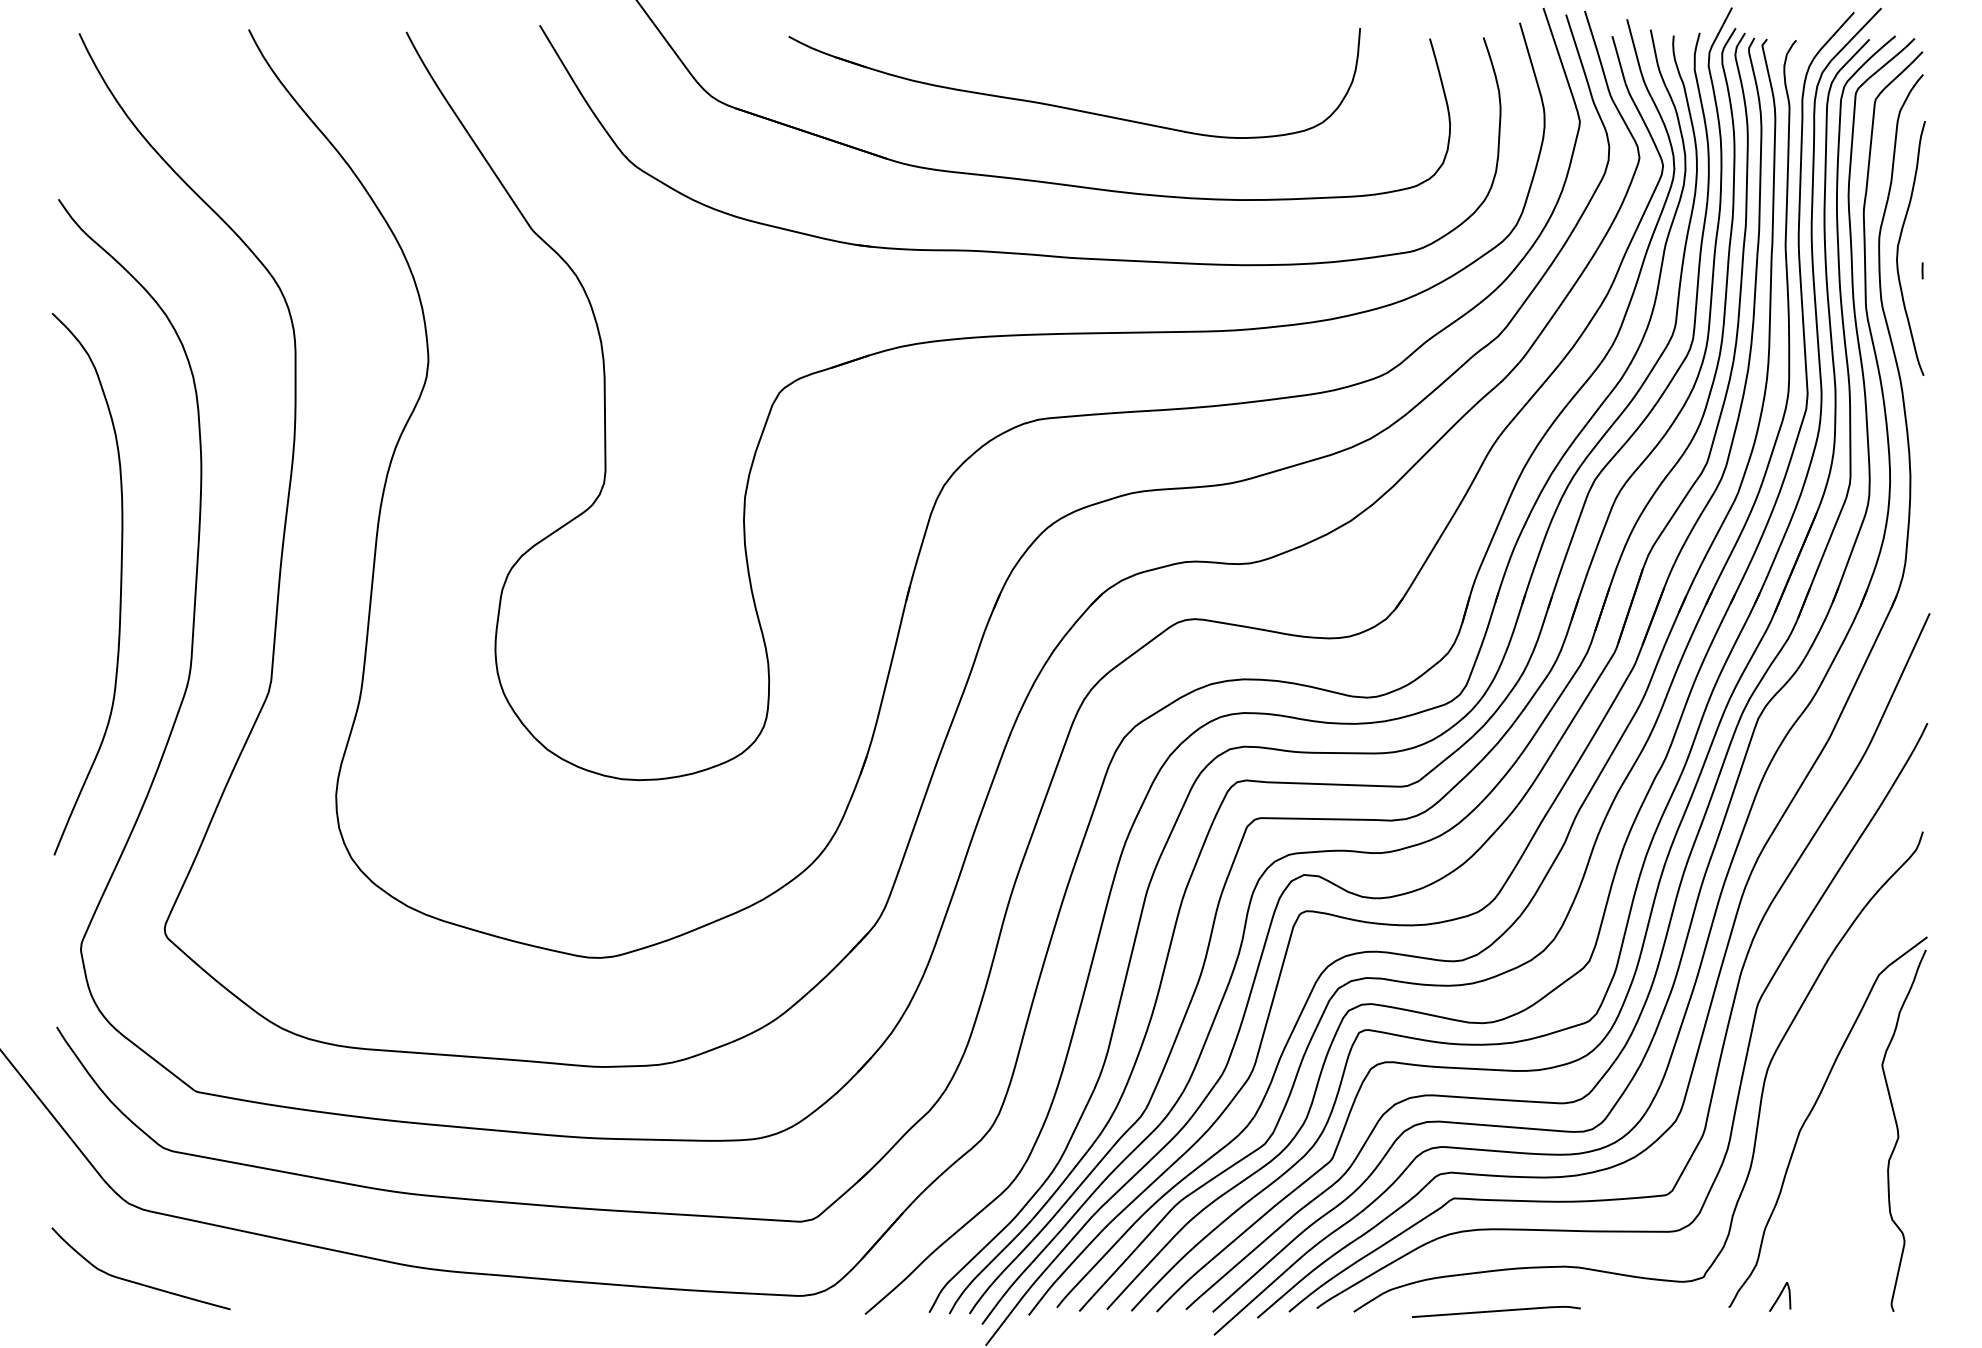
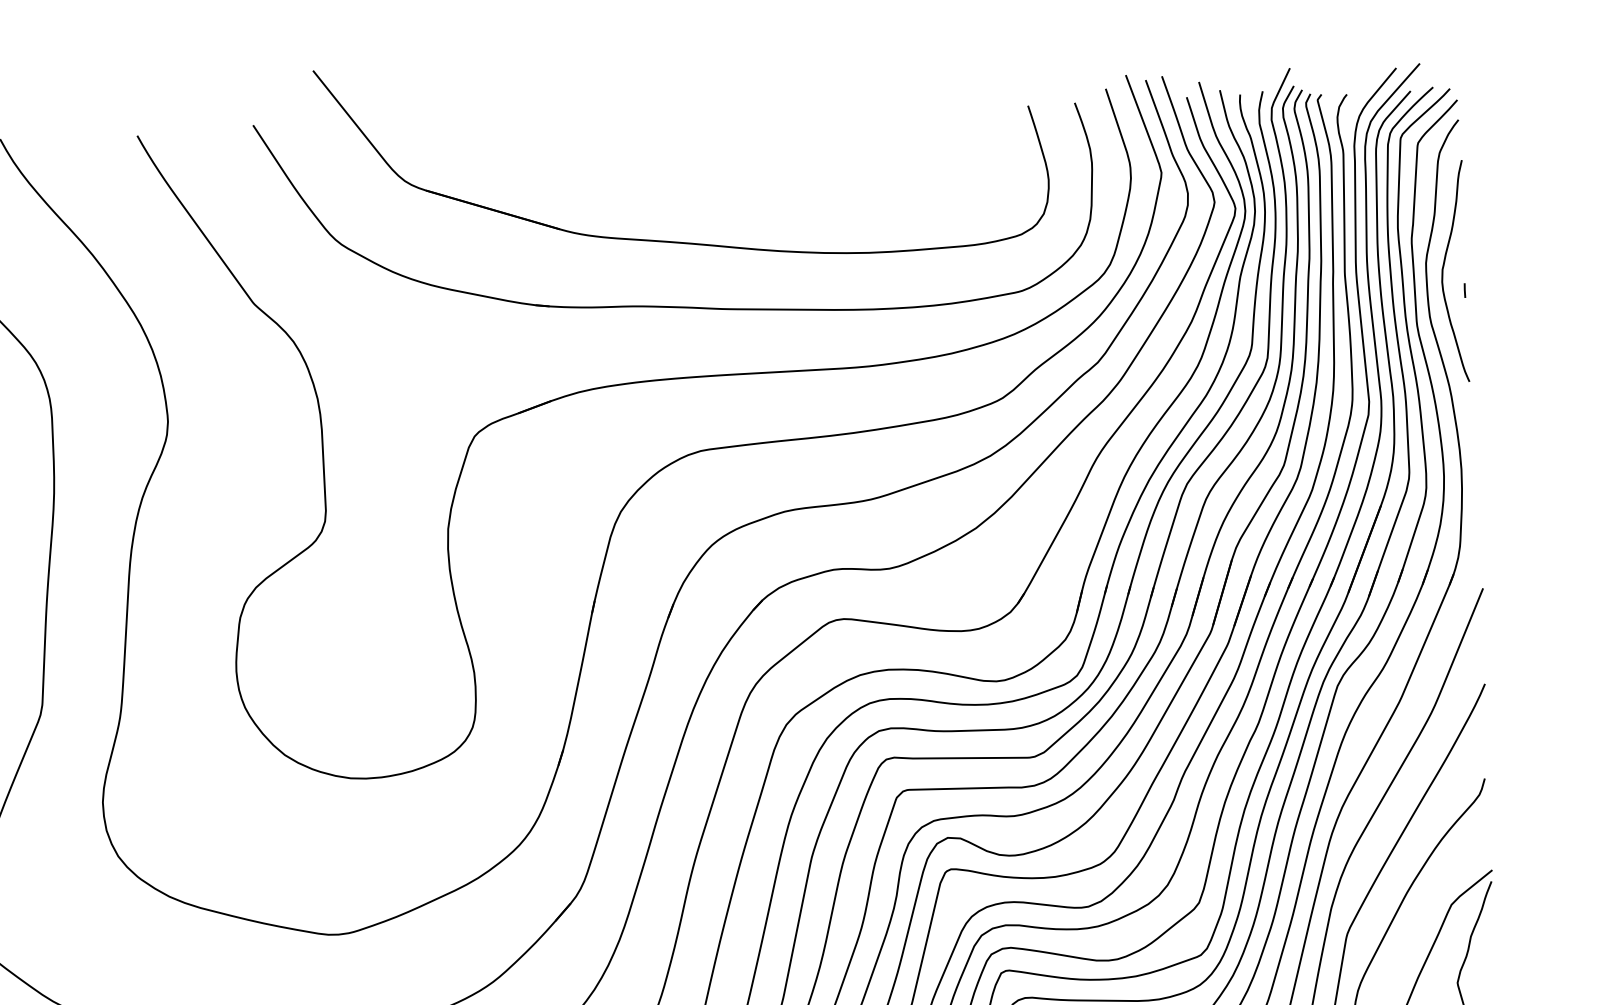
part: (1069, 107) -> (716, 178), removed

